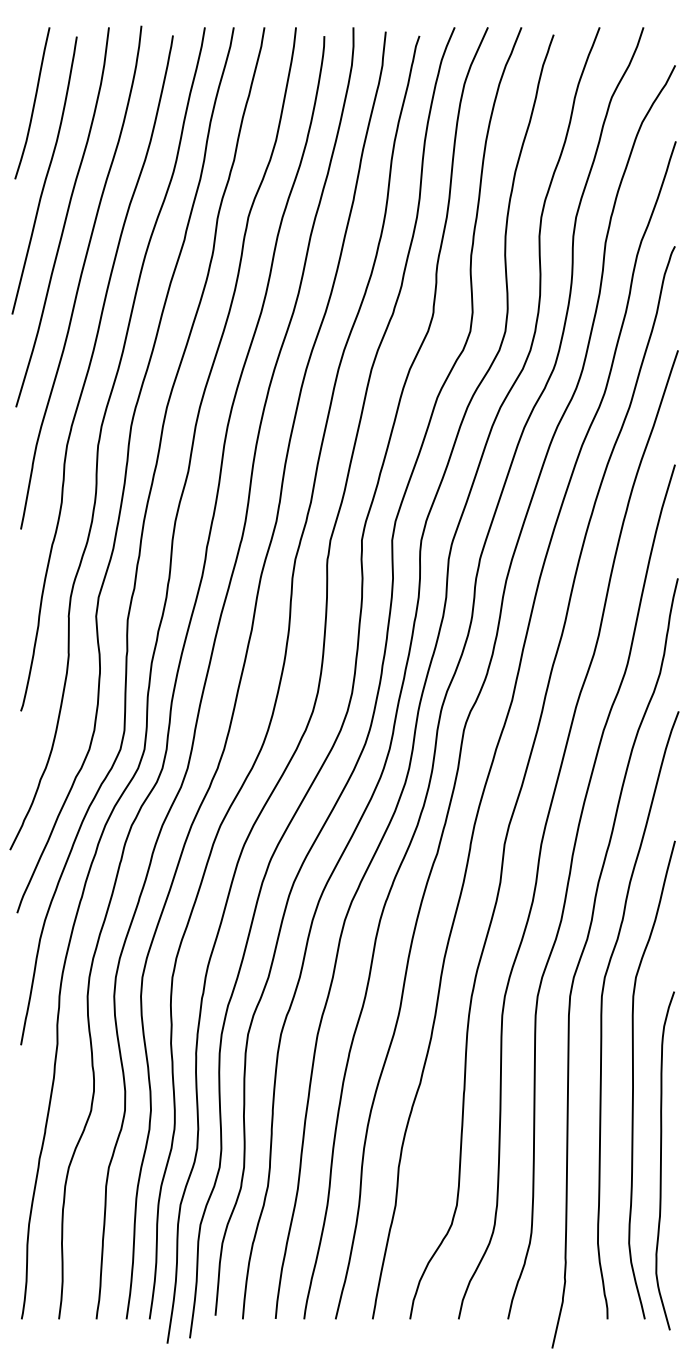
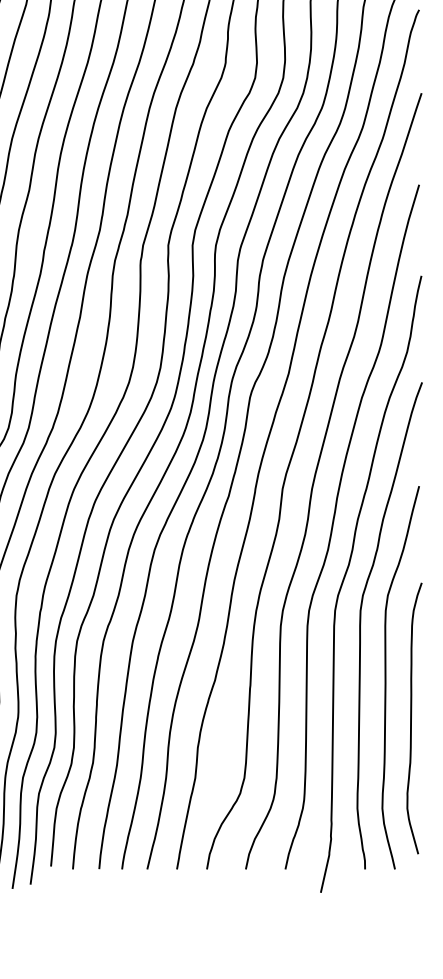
curve: (661, 1160) -> (411, 718), moved

